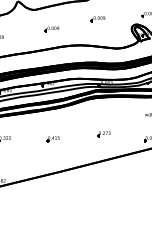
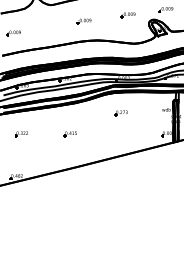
part: (97, 19) -> (127, 15), moved
part: (51, 29) -> (83, 21), moved
part: (103, 134) -> (120, 113), moved

